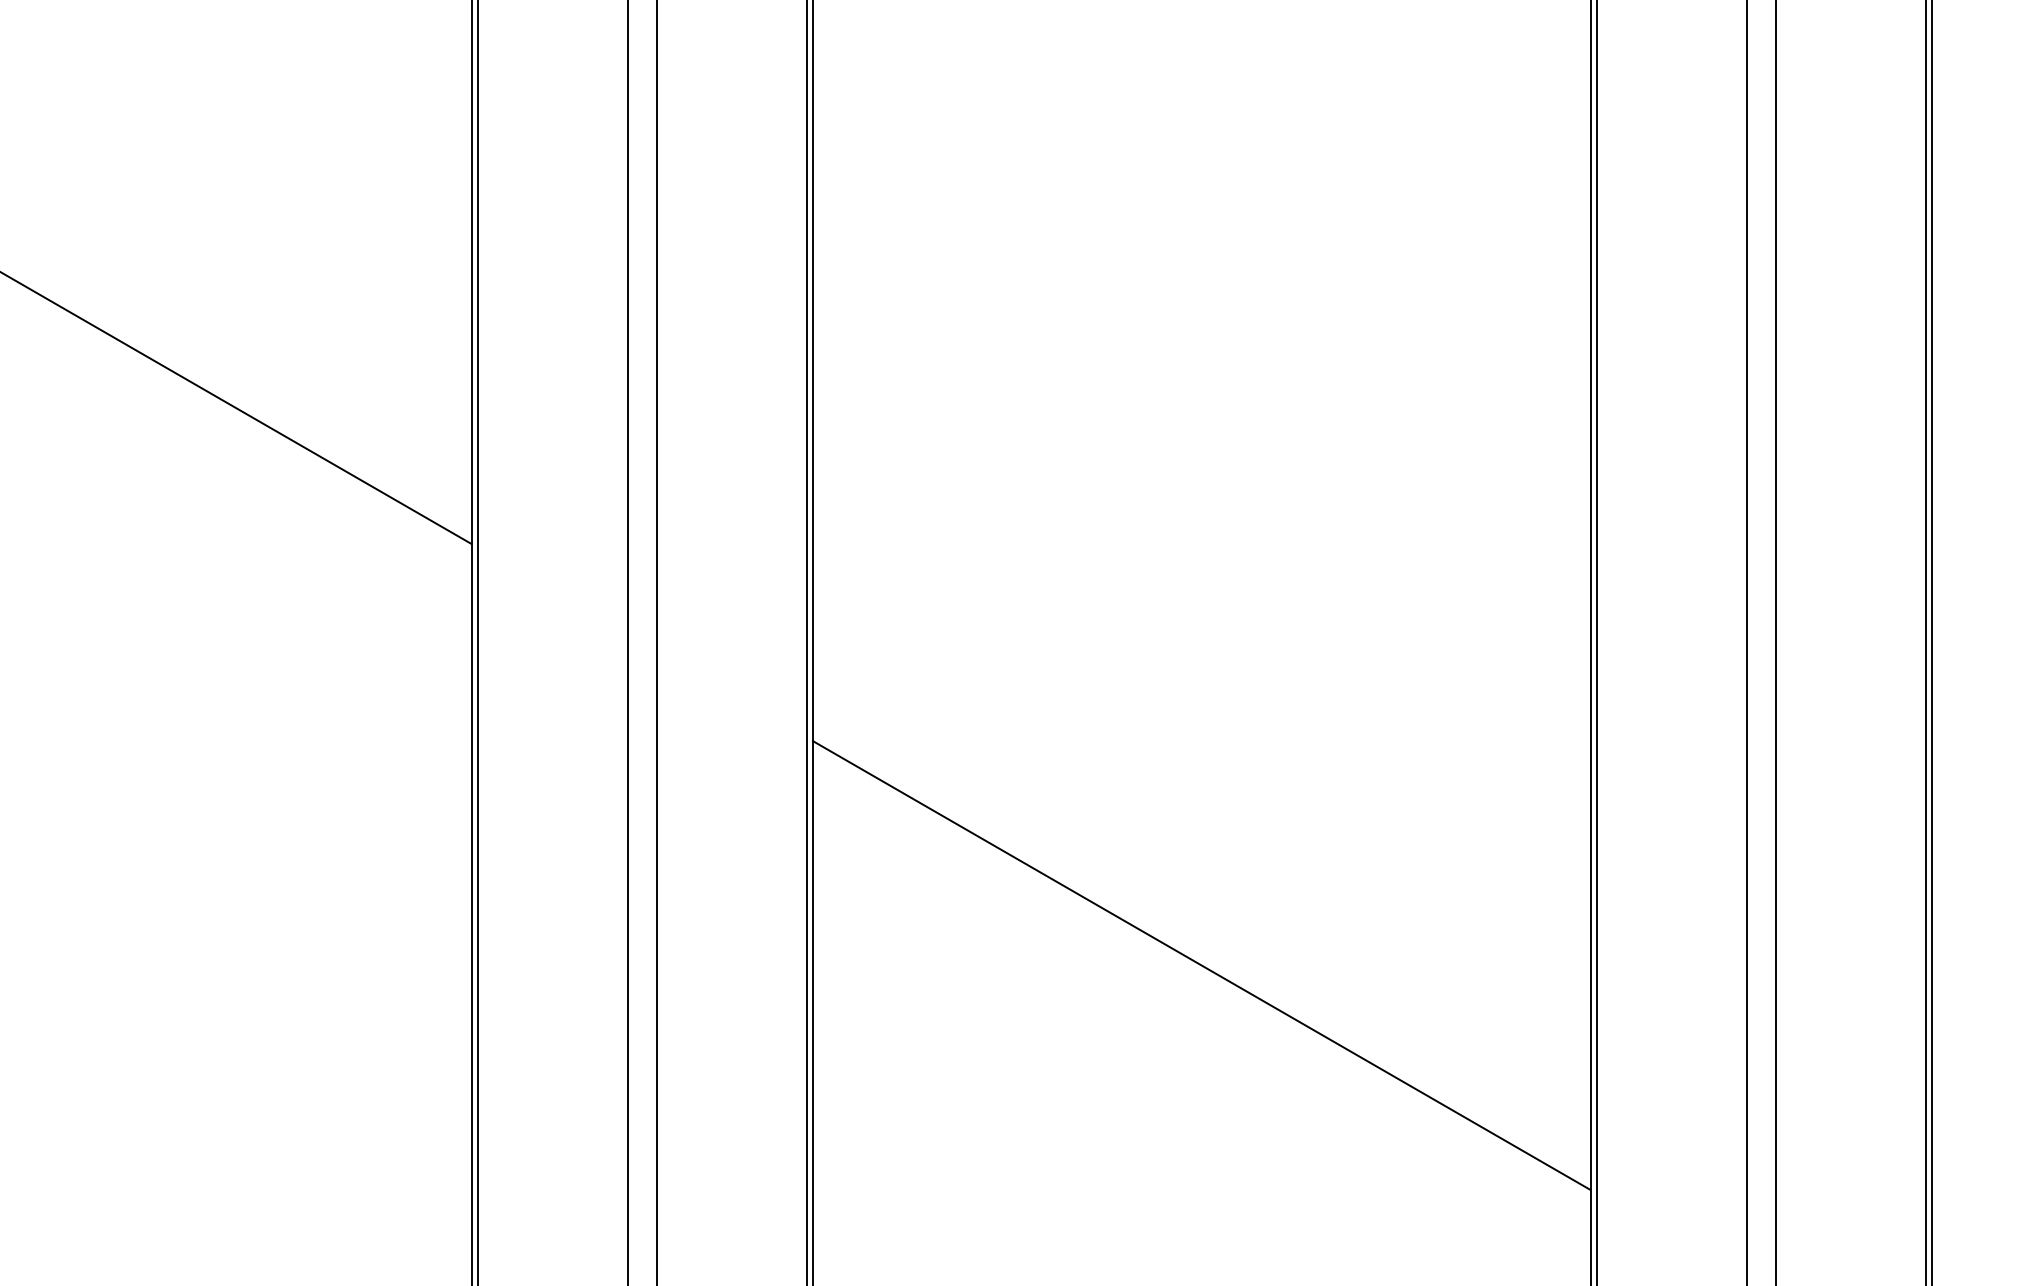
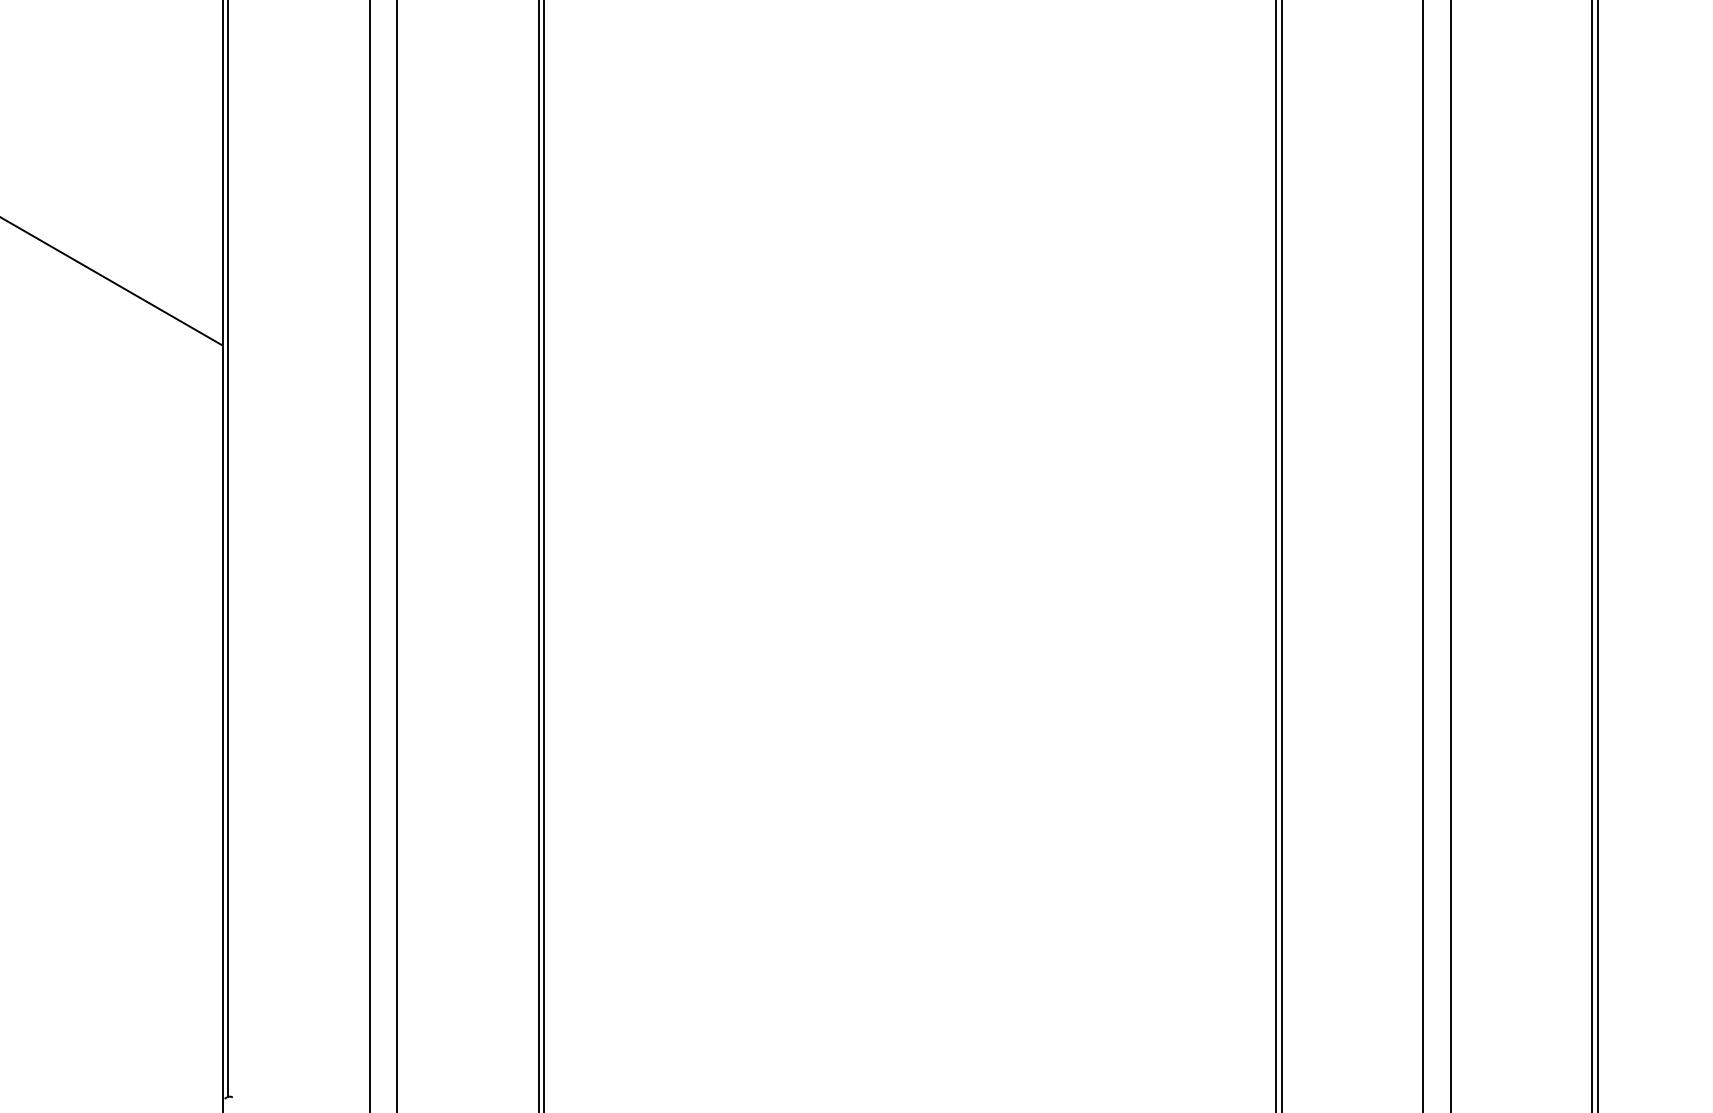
line: (1201, 965) -> (909, 742), removed

